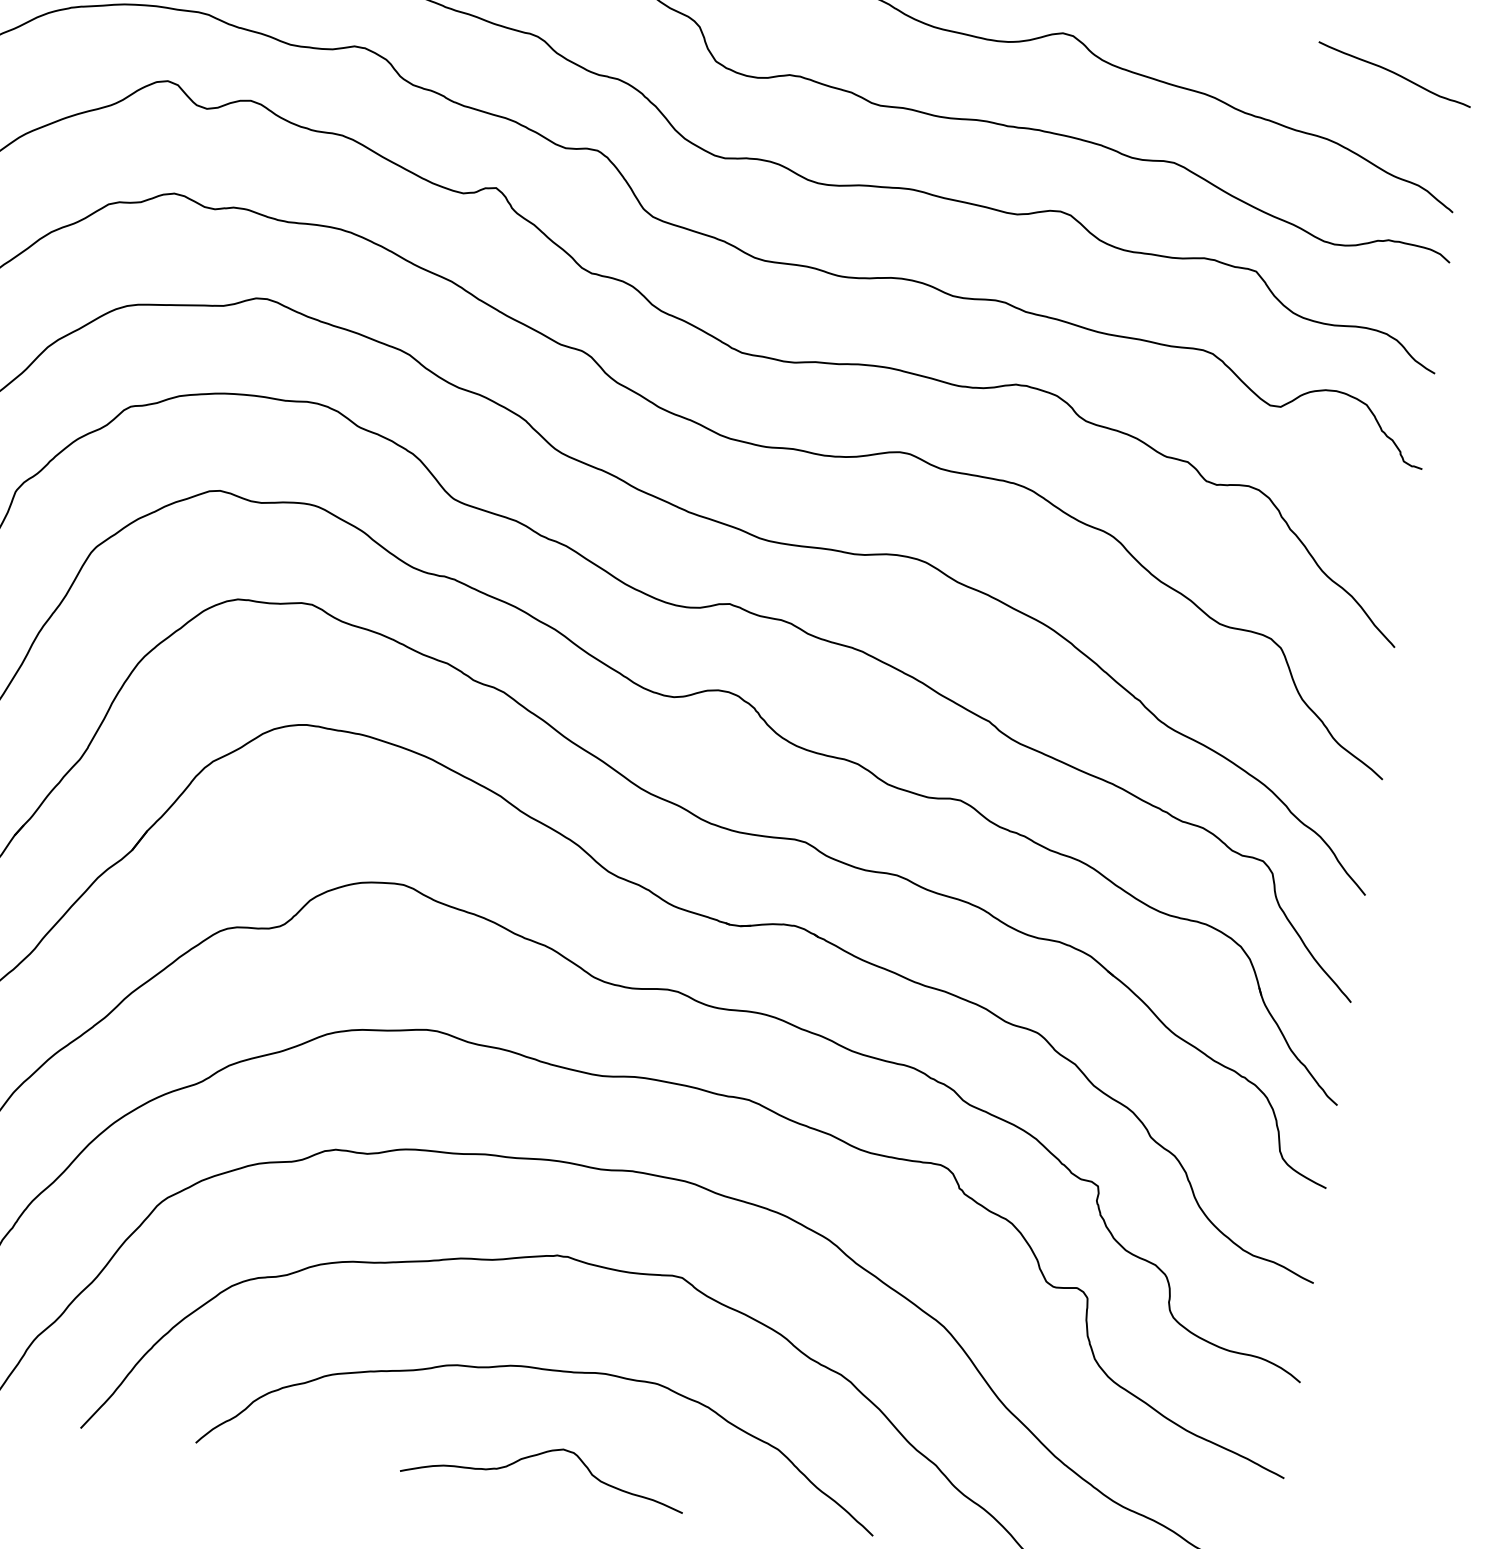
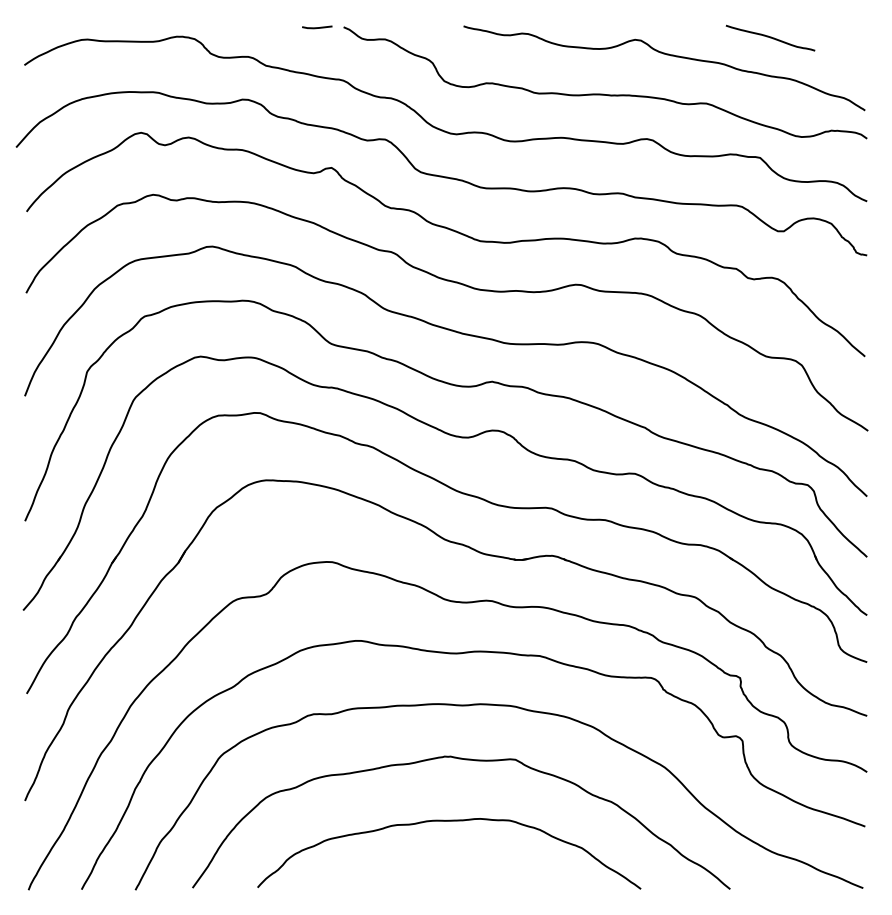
curve: (1394, 73) -> (770, 37), moved
curve: (539, 1456) -> (449, 869), removed

